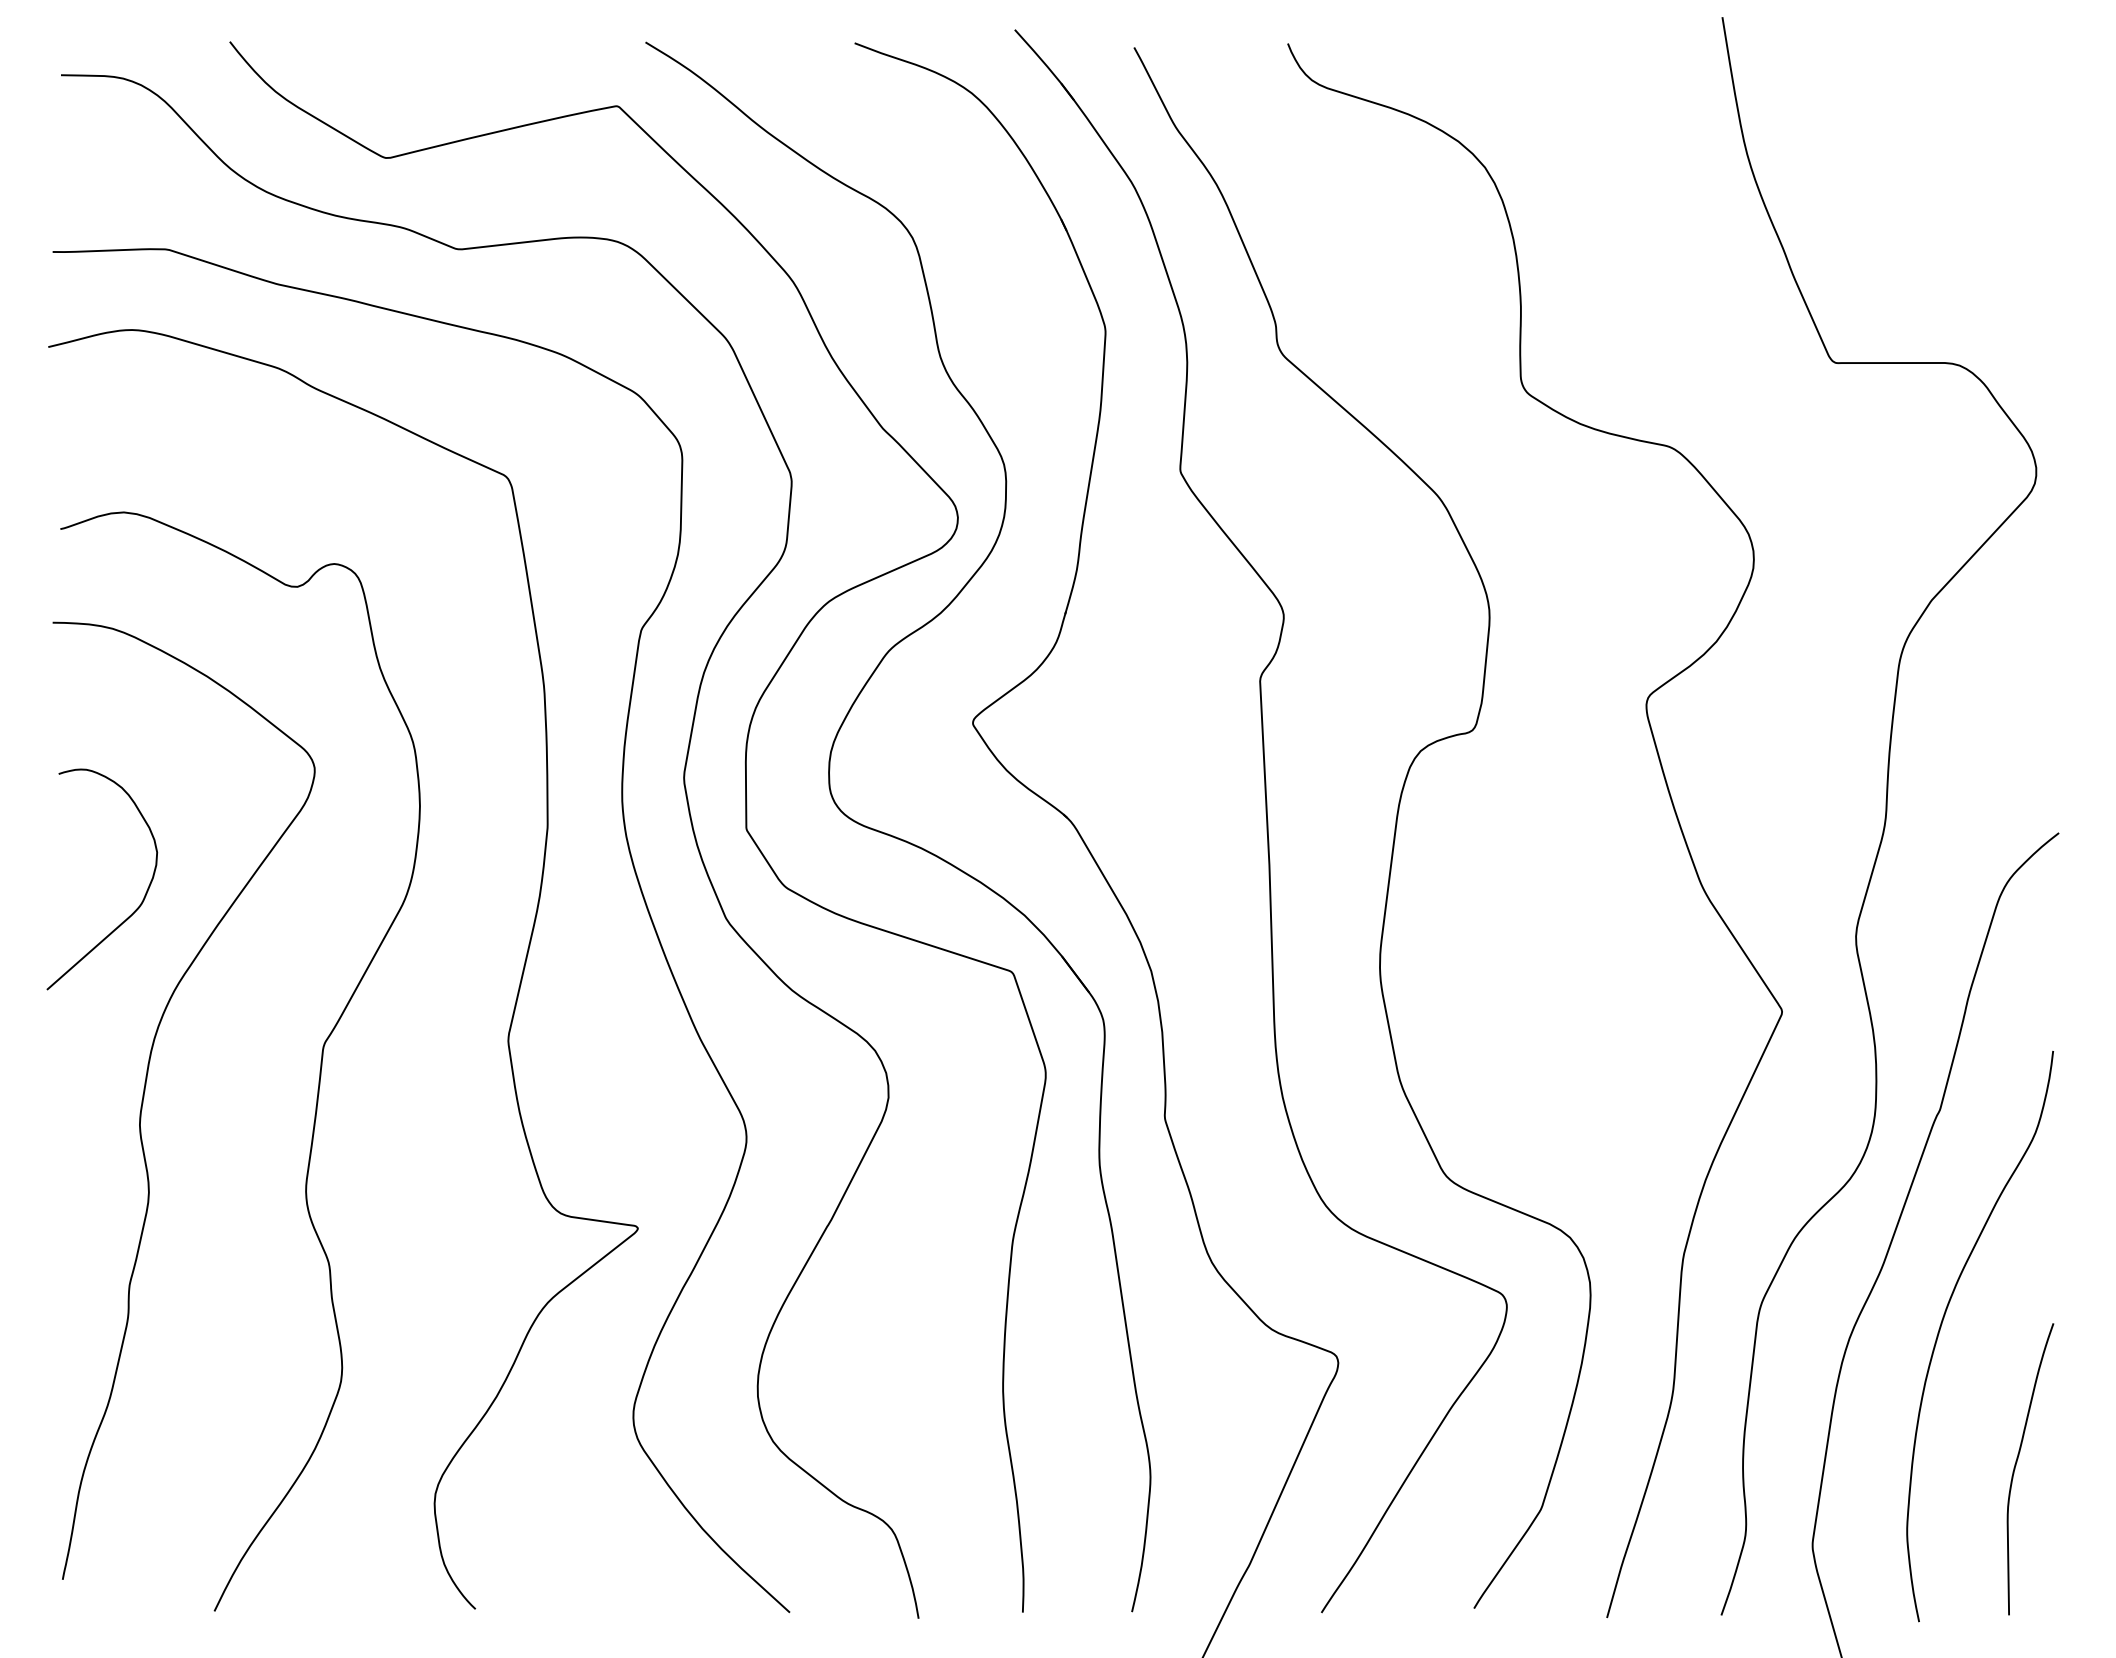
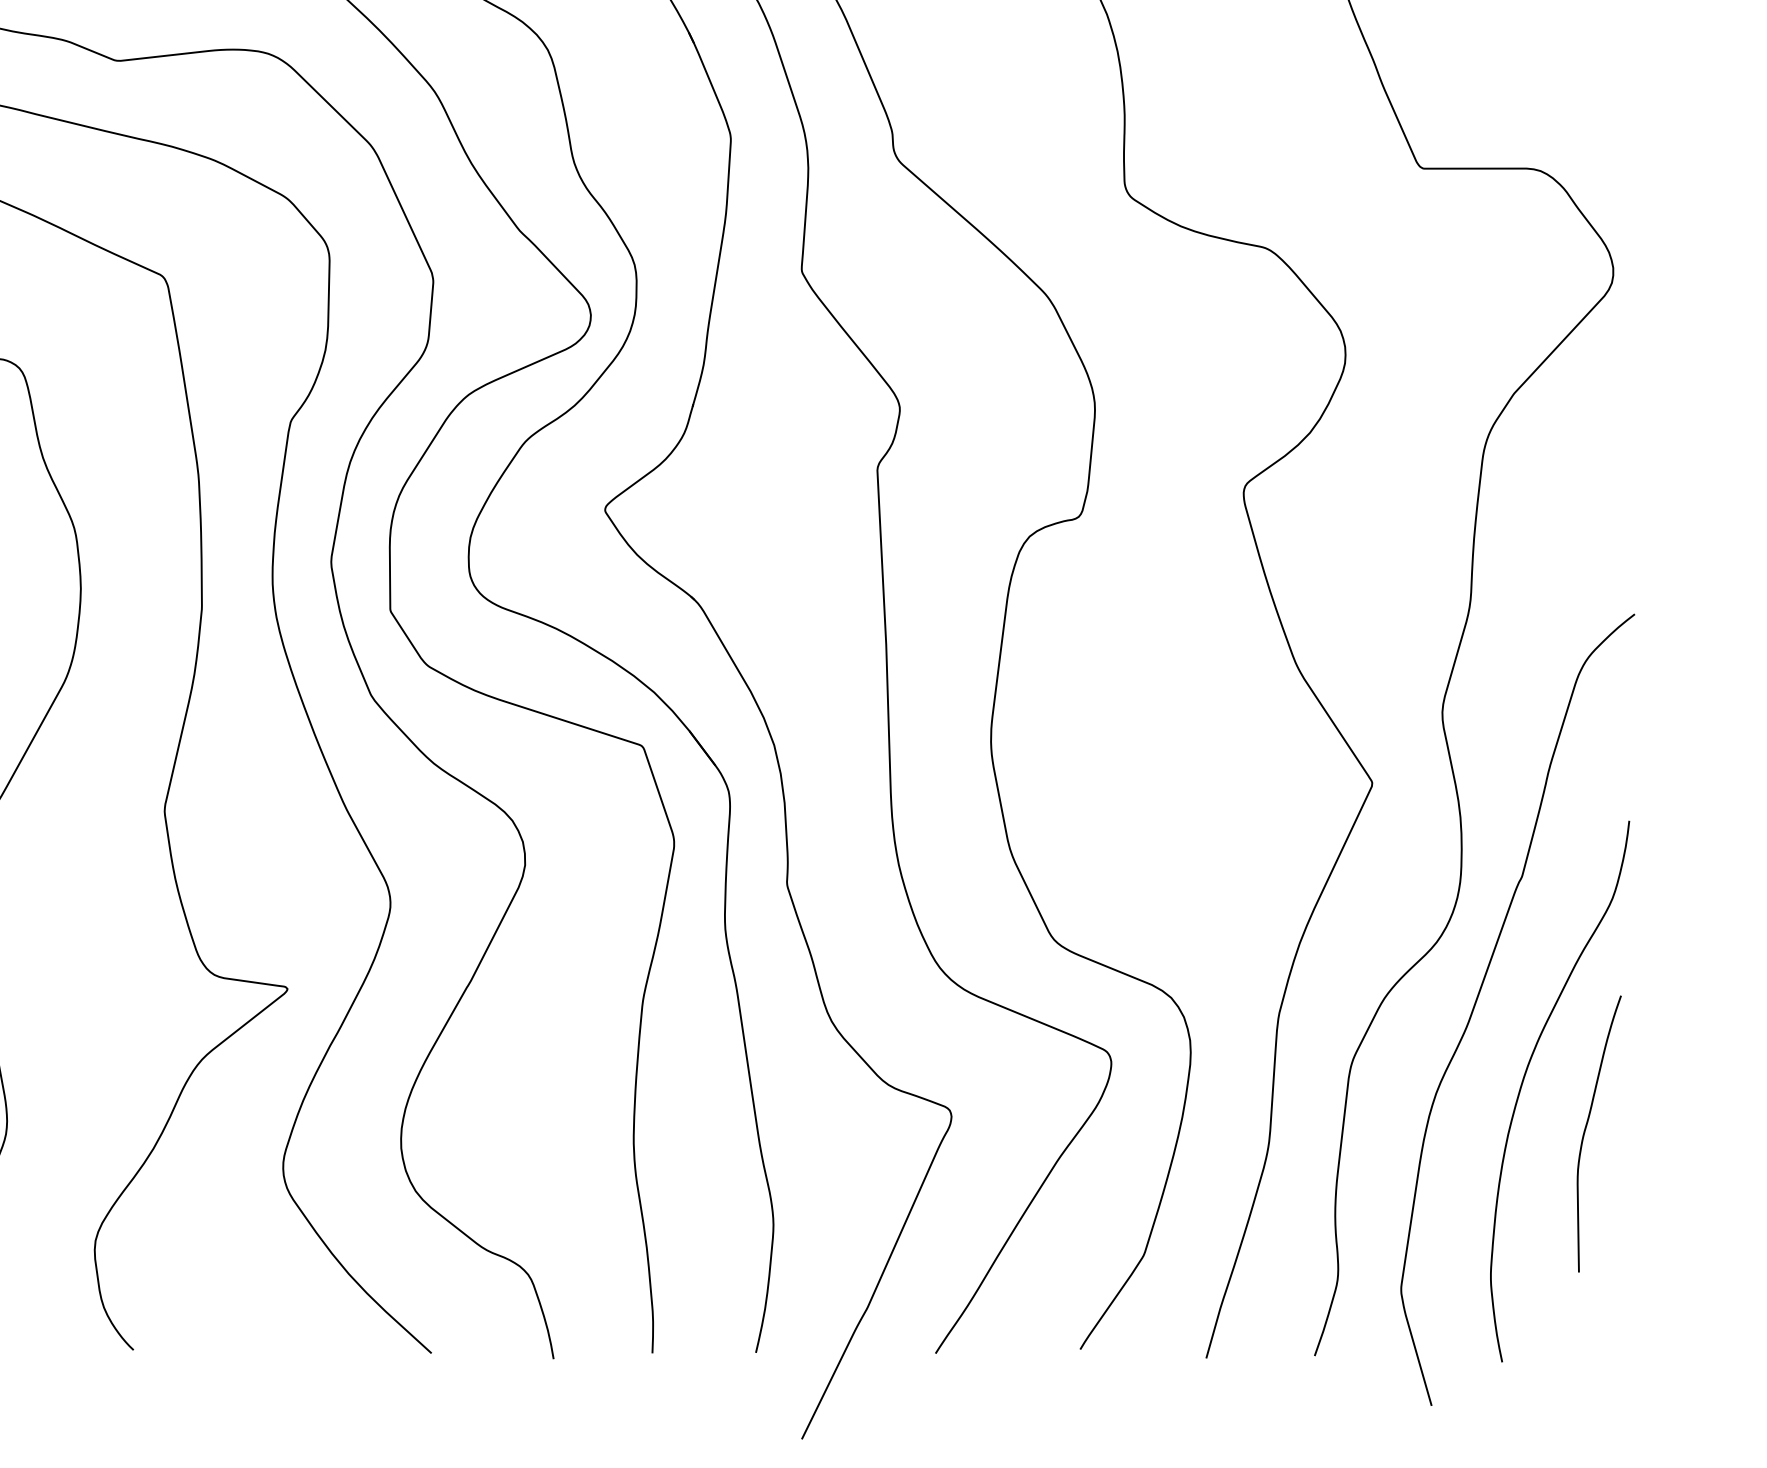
curve: (2016, 1465) -> (1586, 1130), moved

